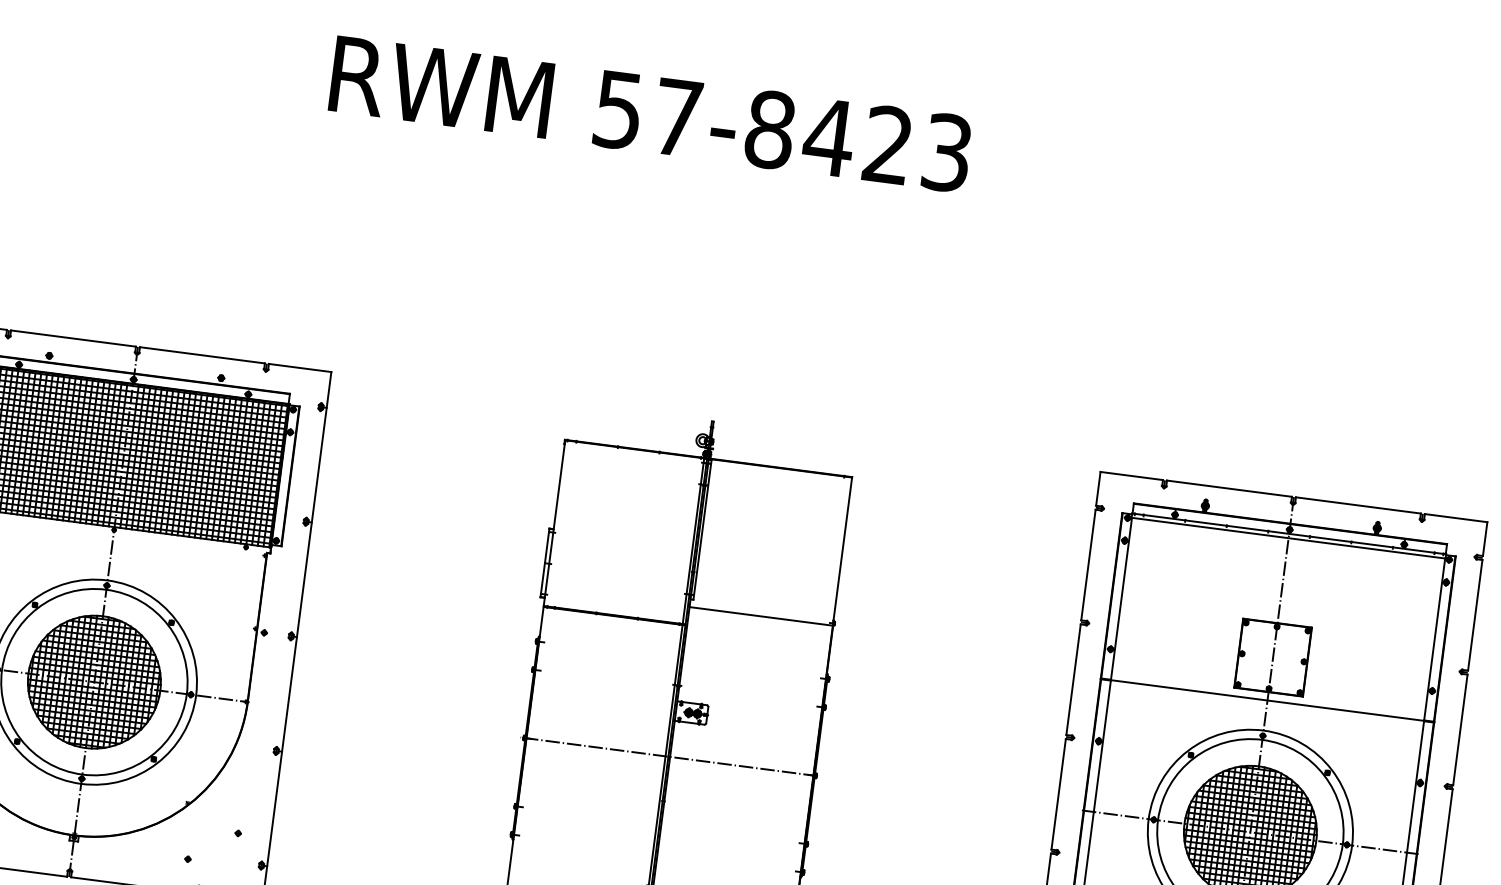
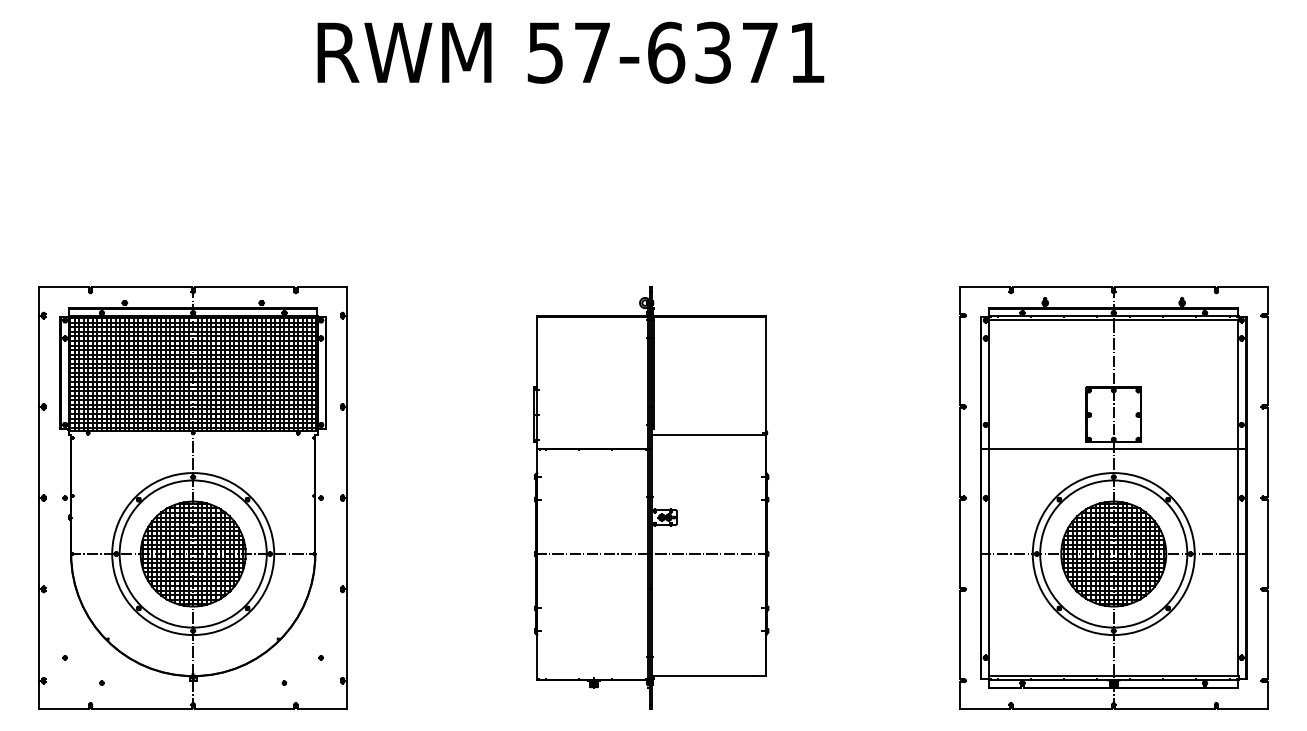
text: (858, 140) -> (736, 52), 57-8423 -> 57-6371

